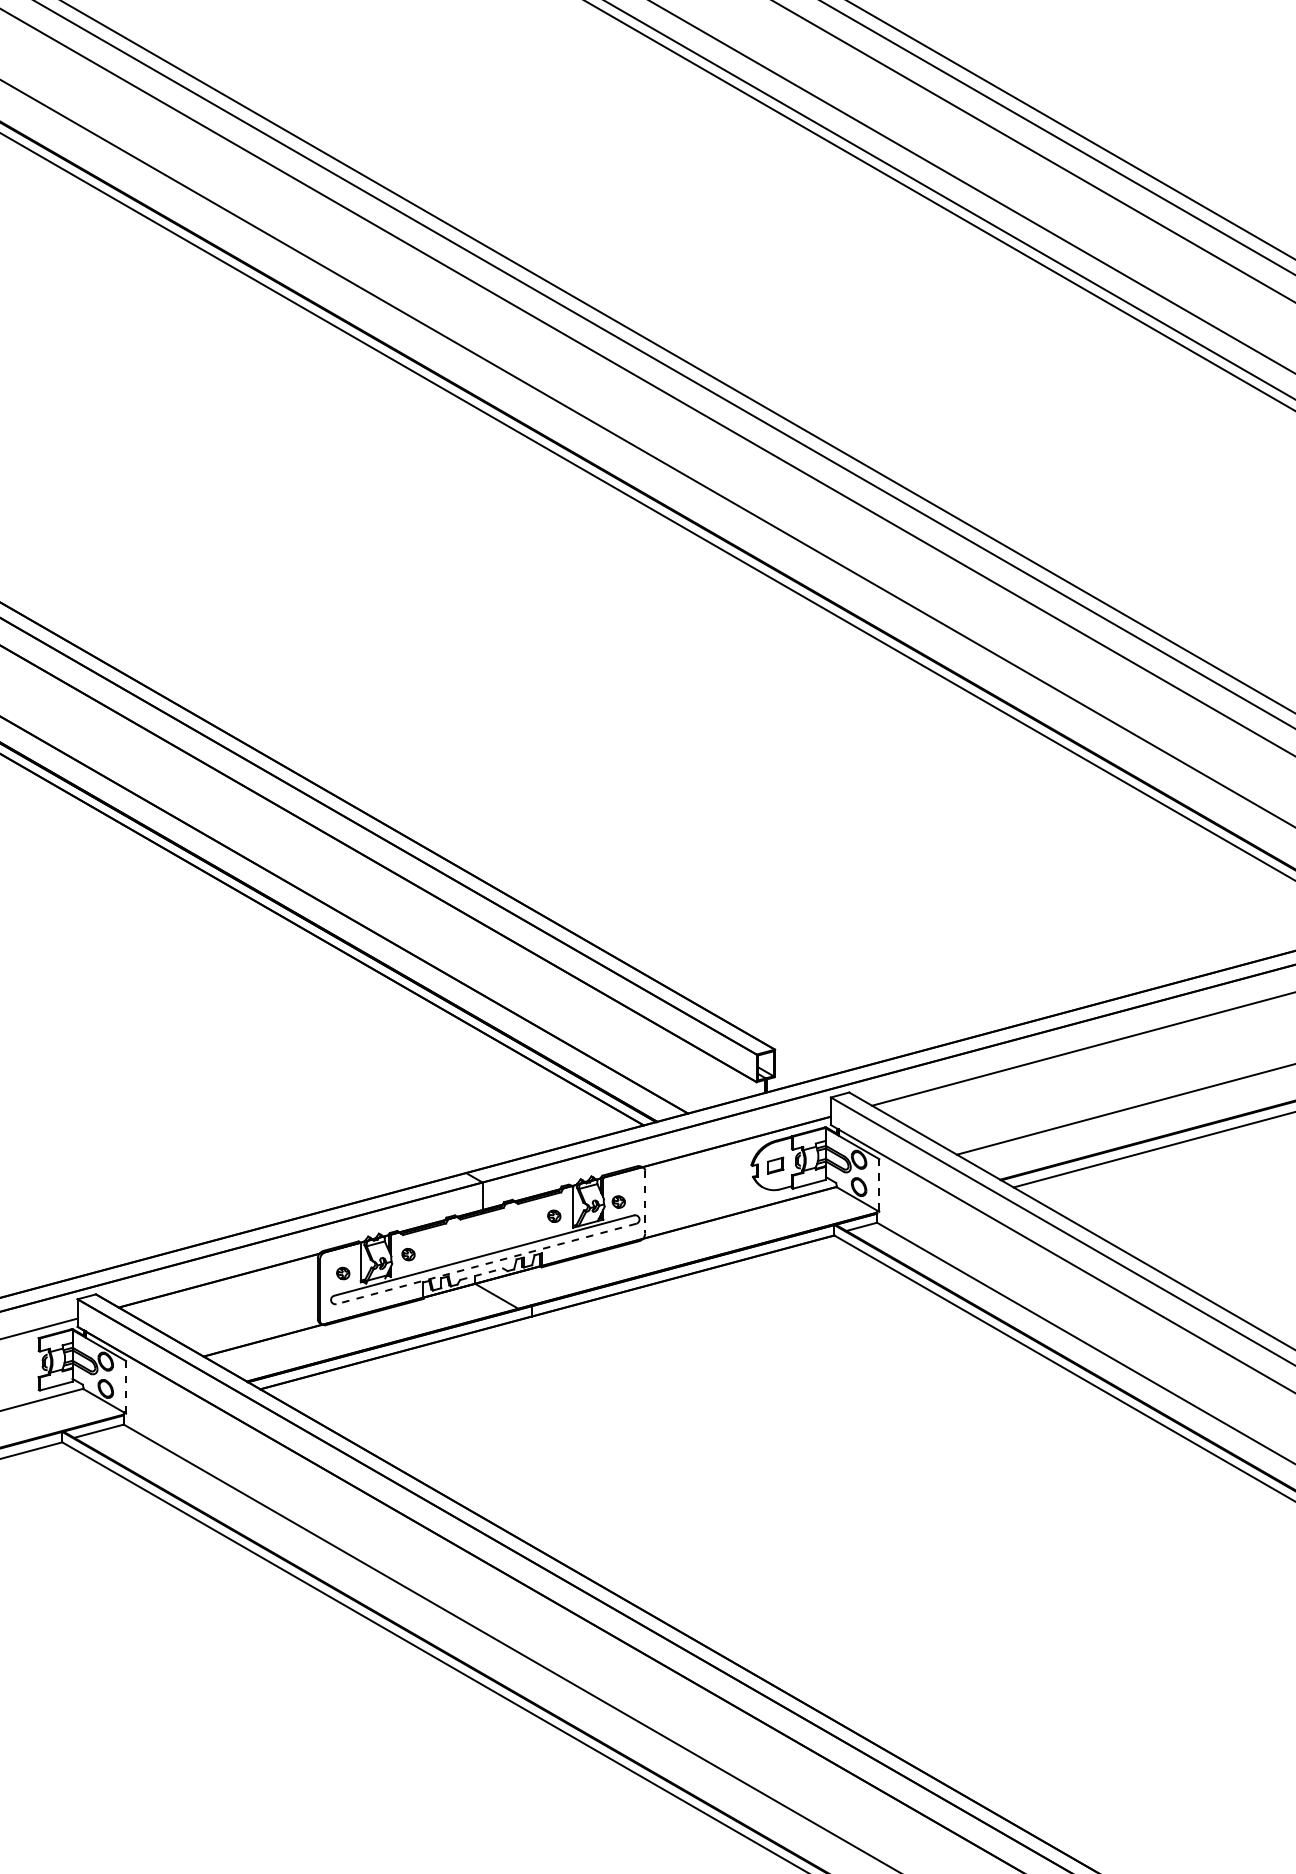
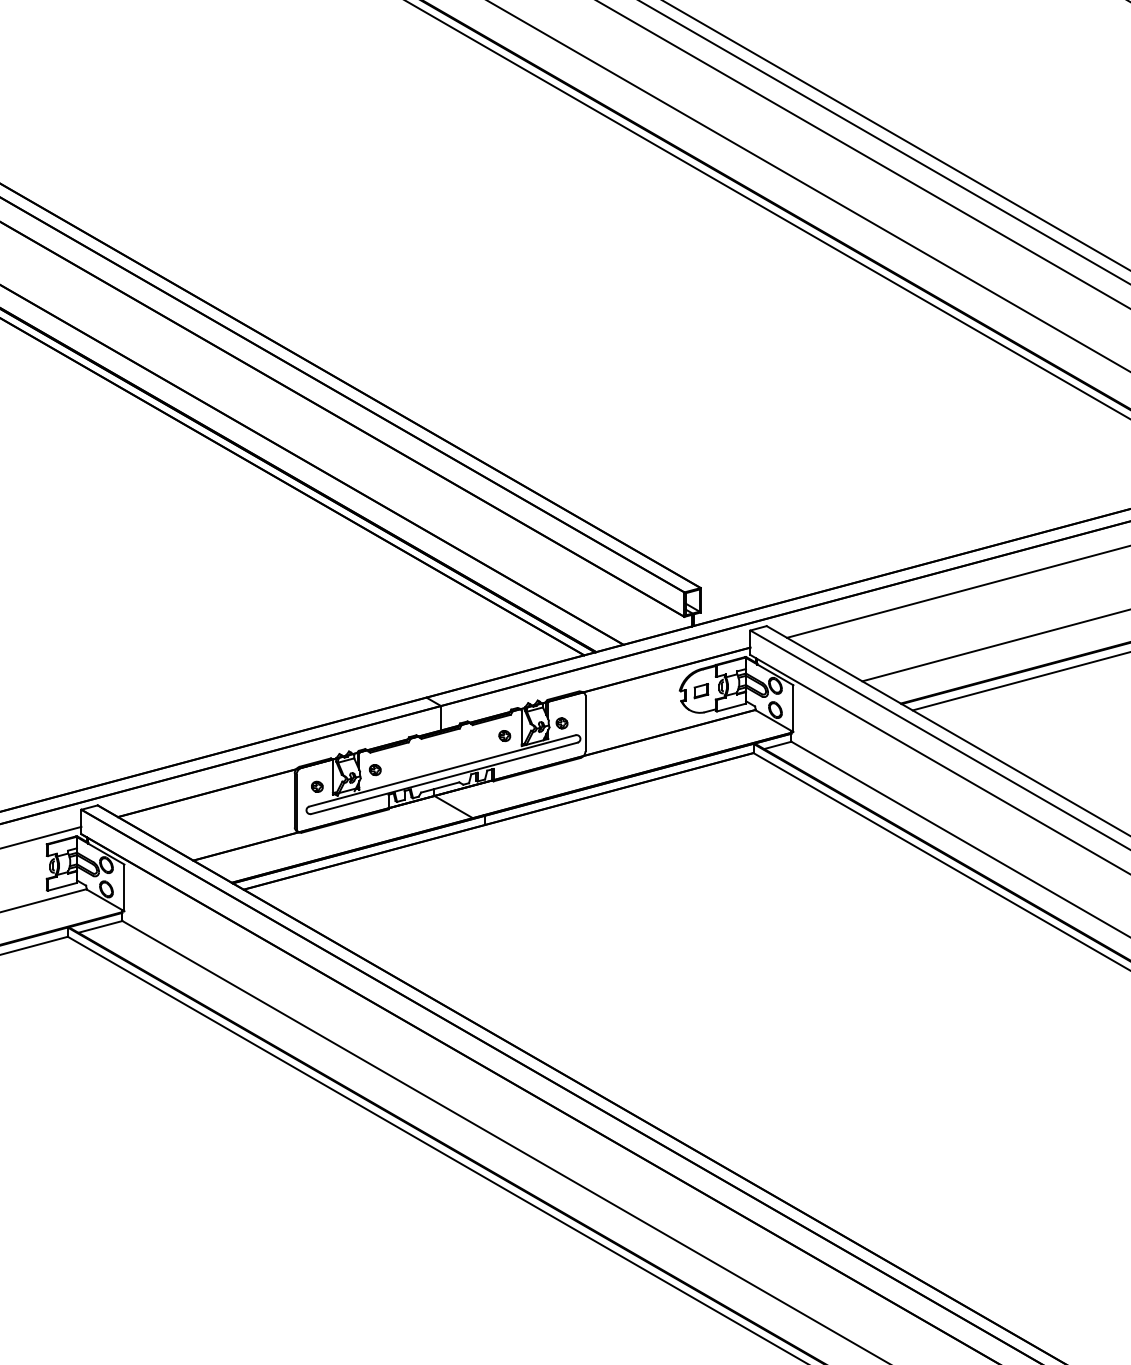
line: (879, 1185) -> (793, 708), dashed -> solid
line: (645, 1202) -> (585, 723), dashed -> solid
line: (485, 1264) -> (443, 778), dashed -> solid
line: (482, 1274) -> (440, 787), dashed -> solid
line: (126, 1387) -> (124, 888), dashed -> solid

